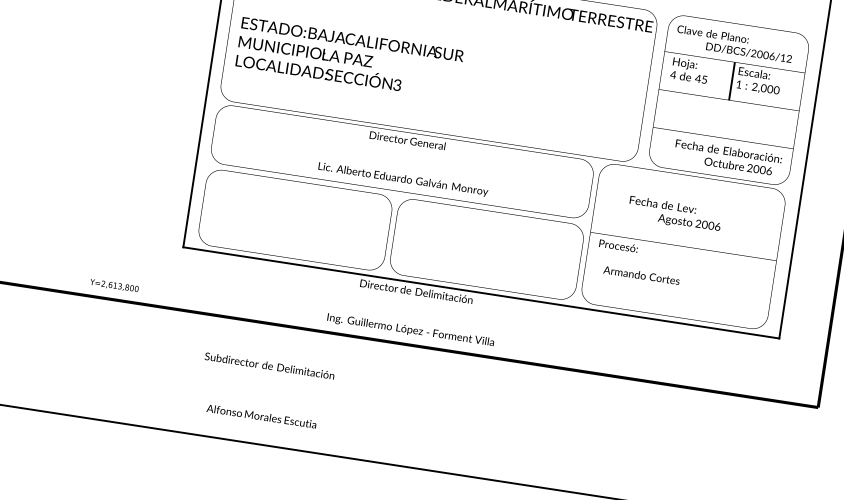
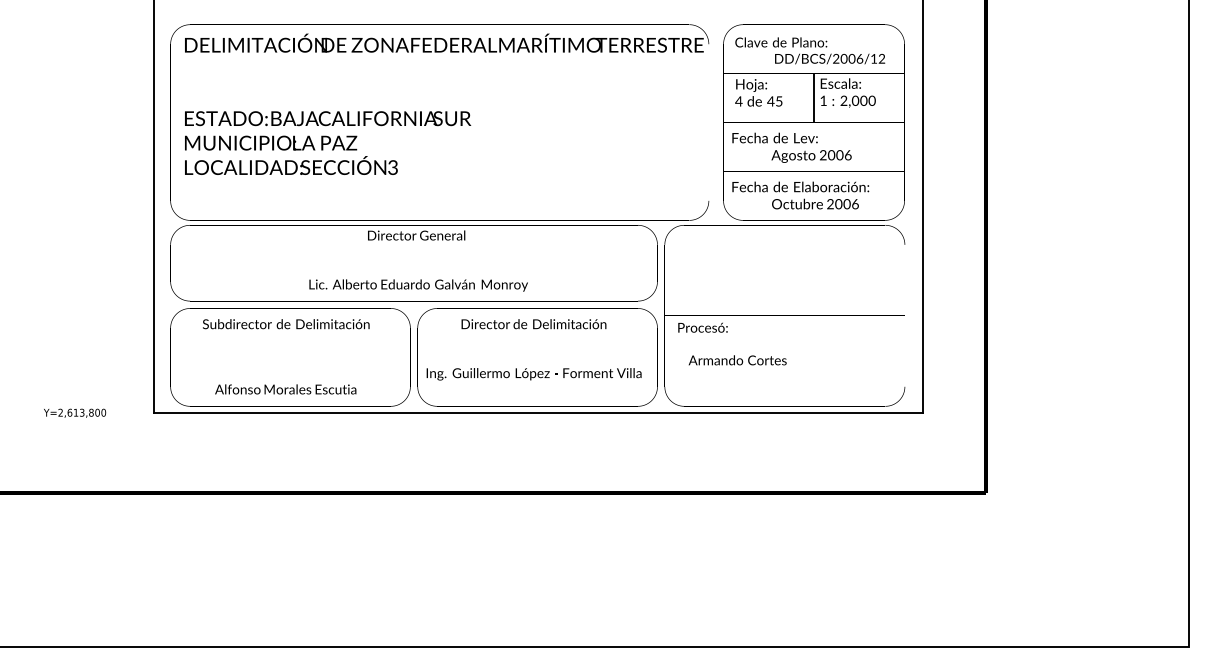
text: (727, 157) -> (800, 195), moved
text: (674, 214) -> (791, 147), moved
text: (114, 285) -> (75, 412), moved
text: (413, 311) -> (533, 349), moved
text: (266, 391) -> (286, 356), moved

